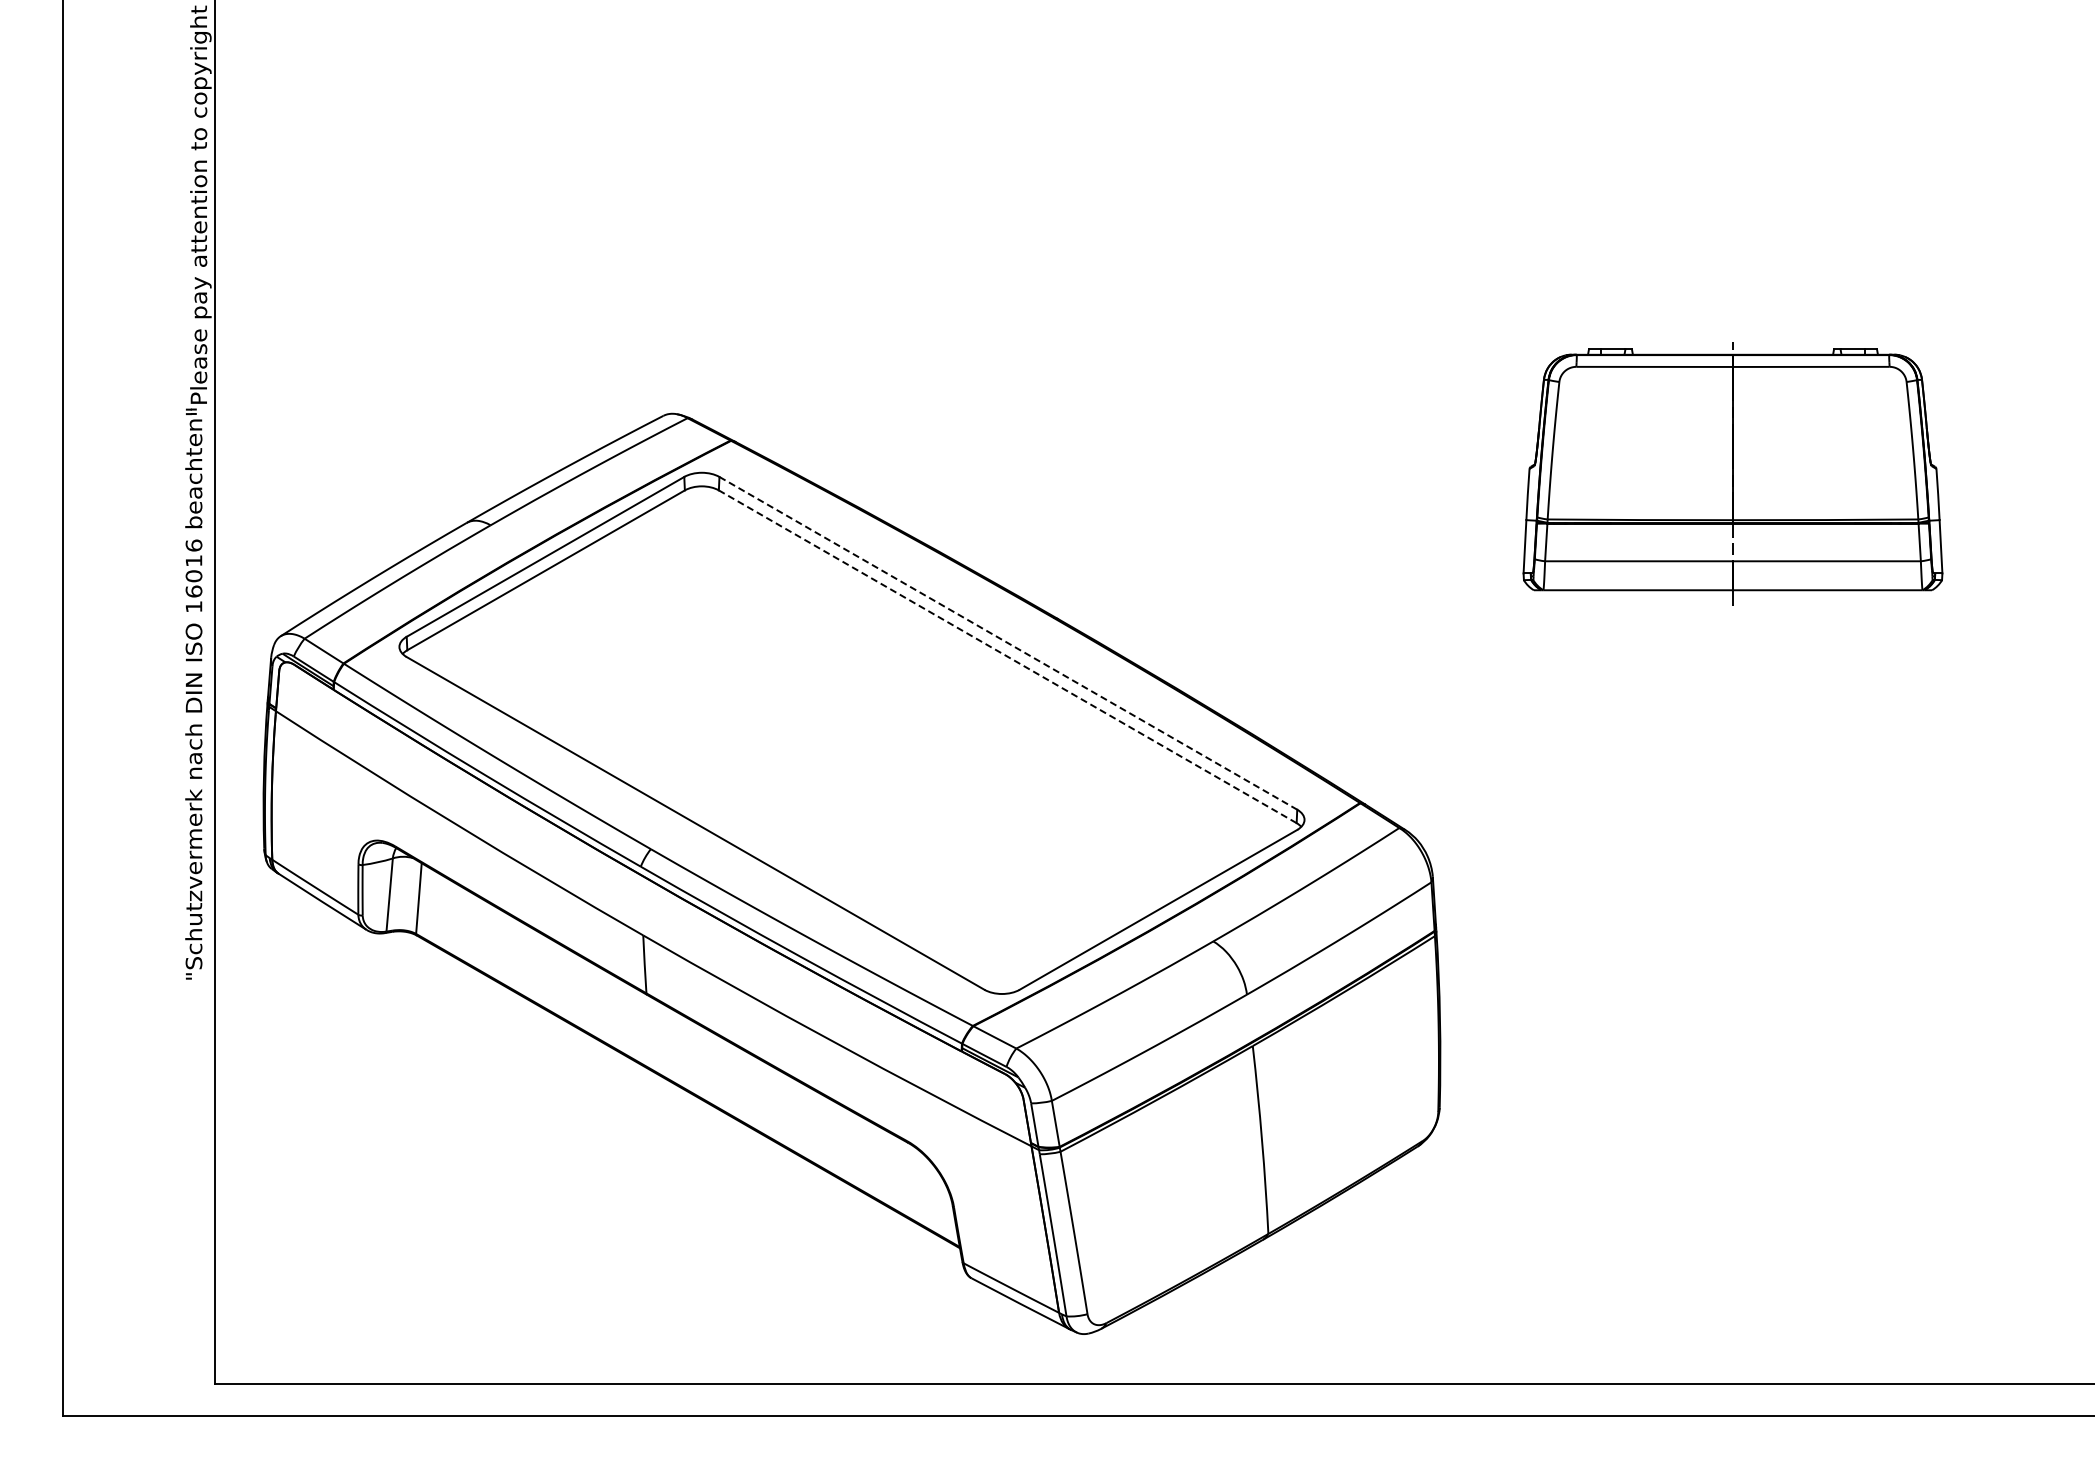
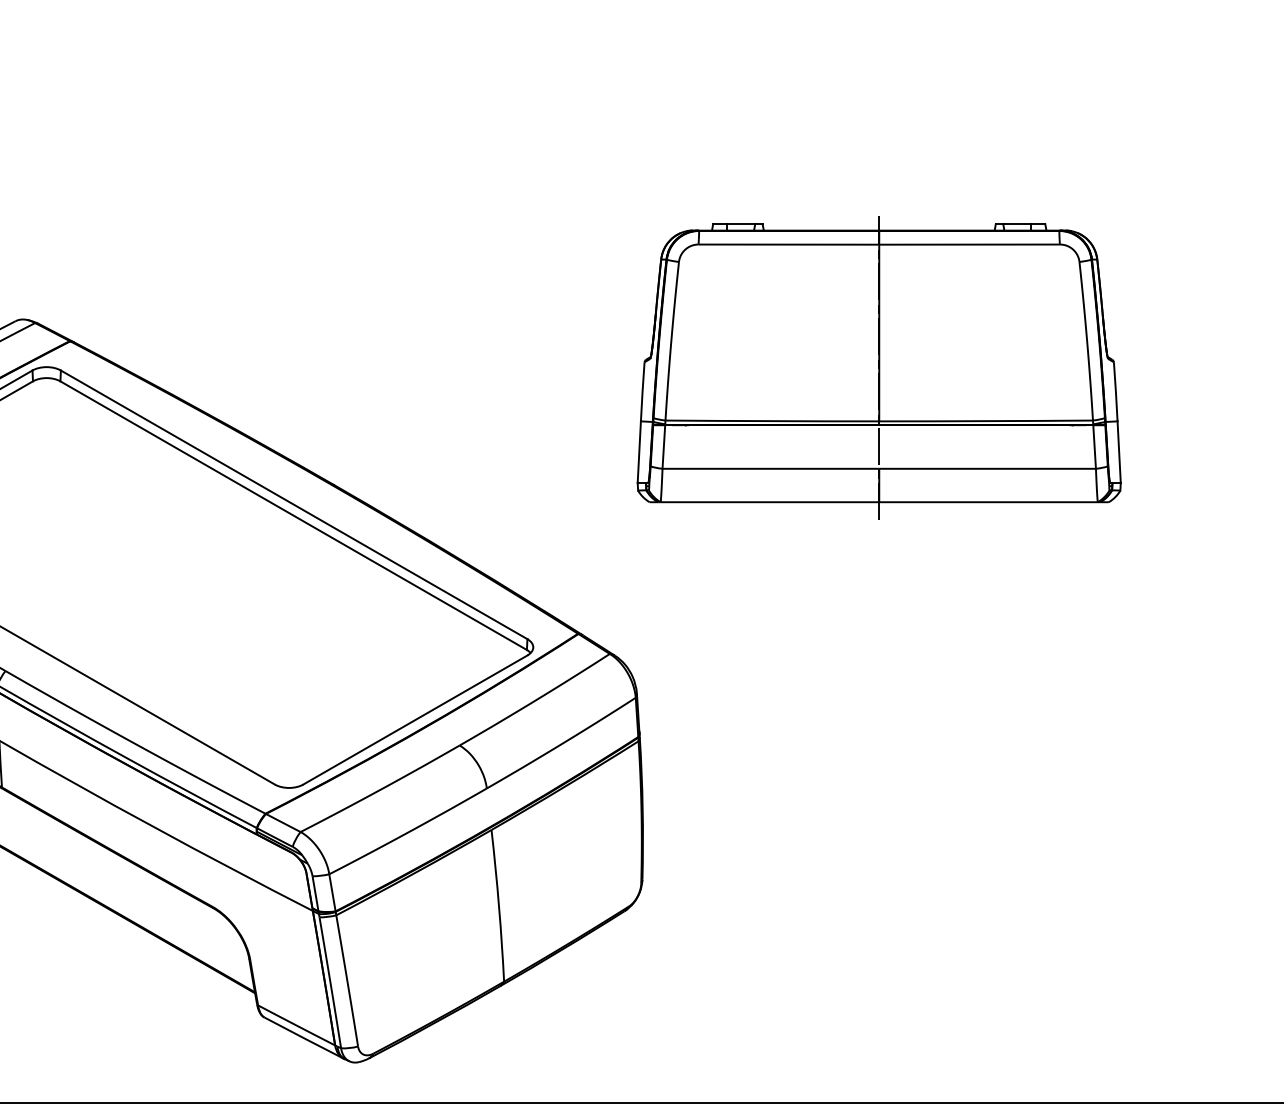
part: (1732, 473) -> (878, 367), size x1.43
line: (1008, 643) -> (294, 504), dashed -> solid
line: (1007, 656) -> (293, 515), dashed -> solid

